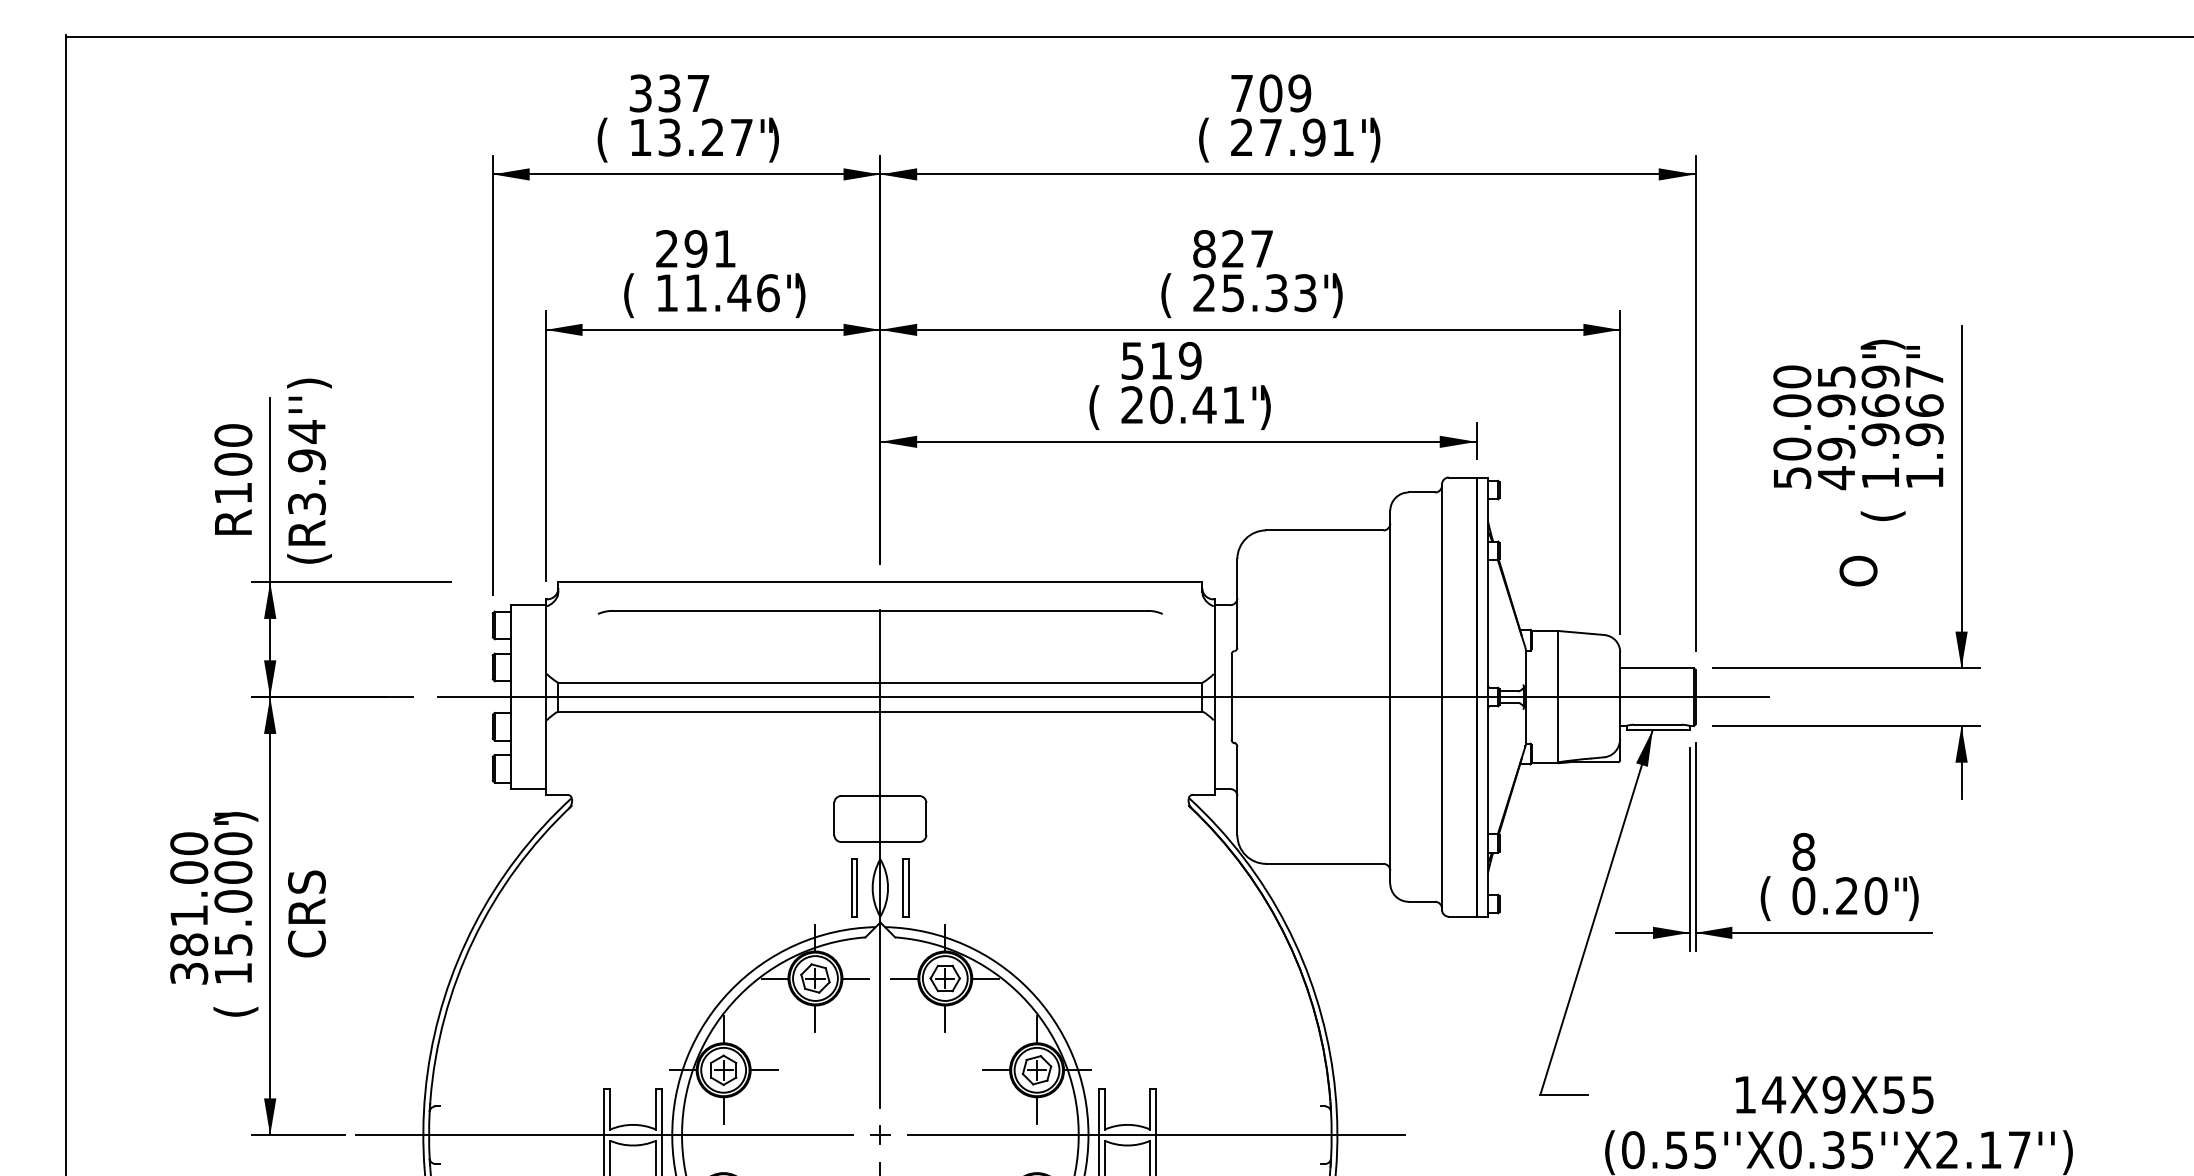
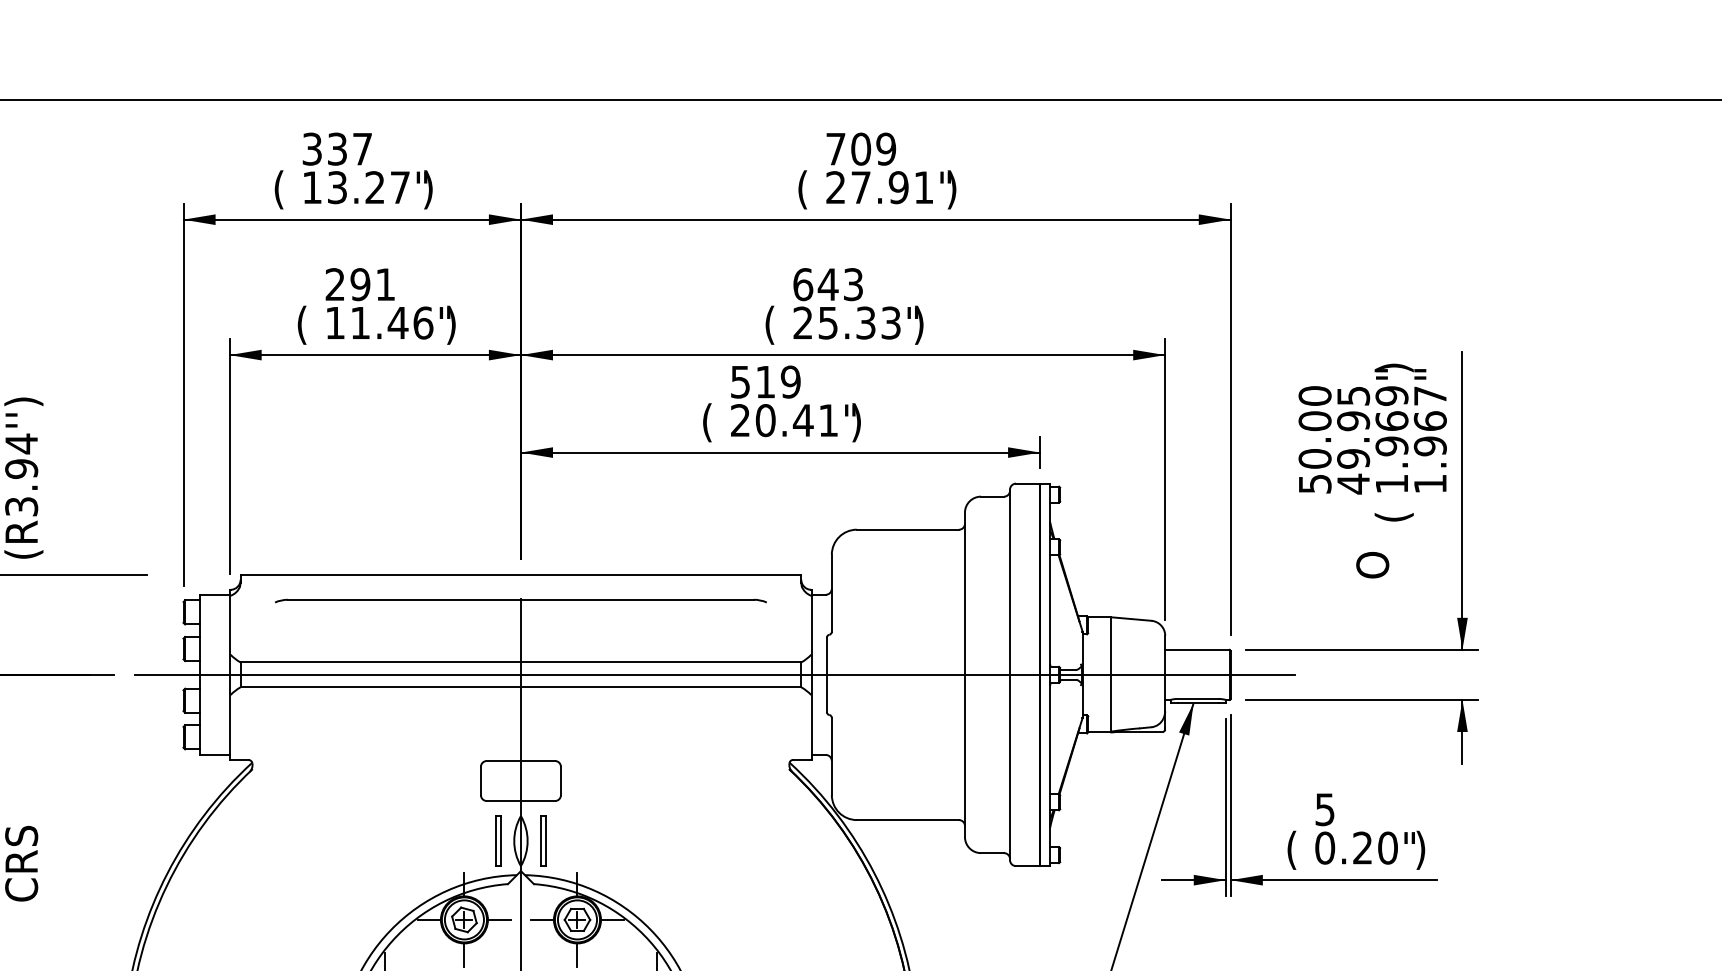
text: (1232, 248) -> (827, 284), 827 -> 643
text: (1803, 851) -> (1324, 809), 8 -> 5

